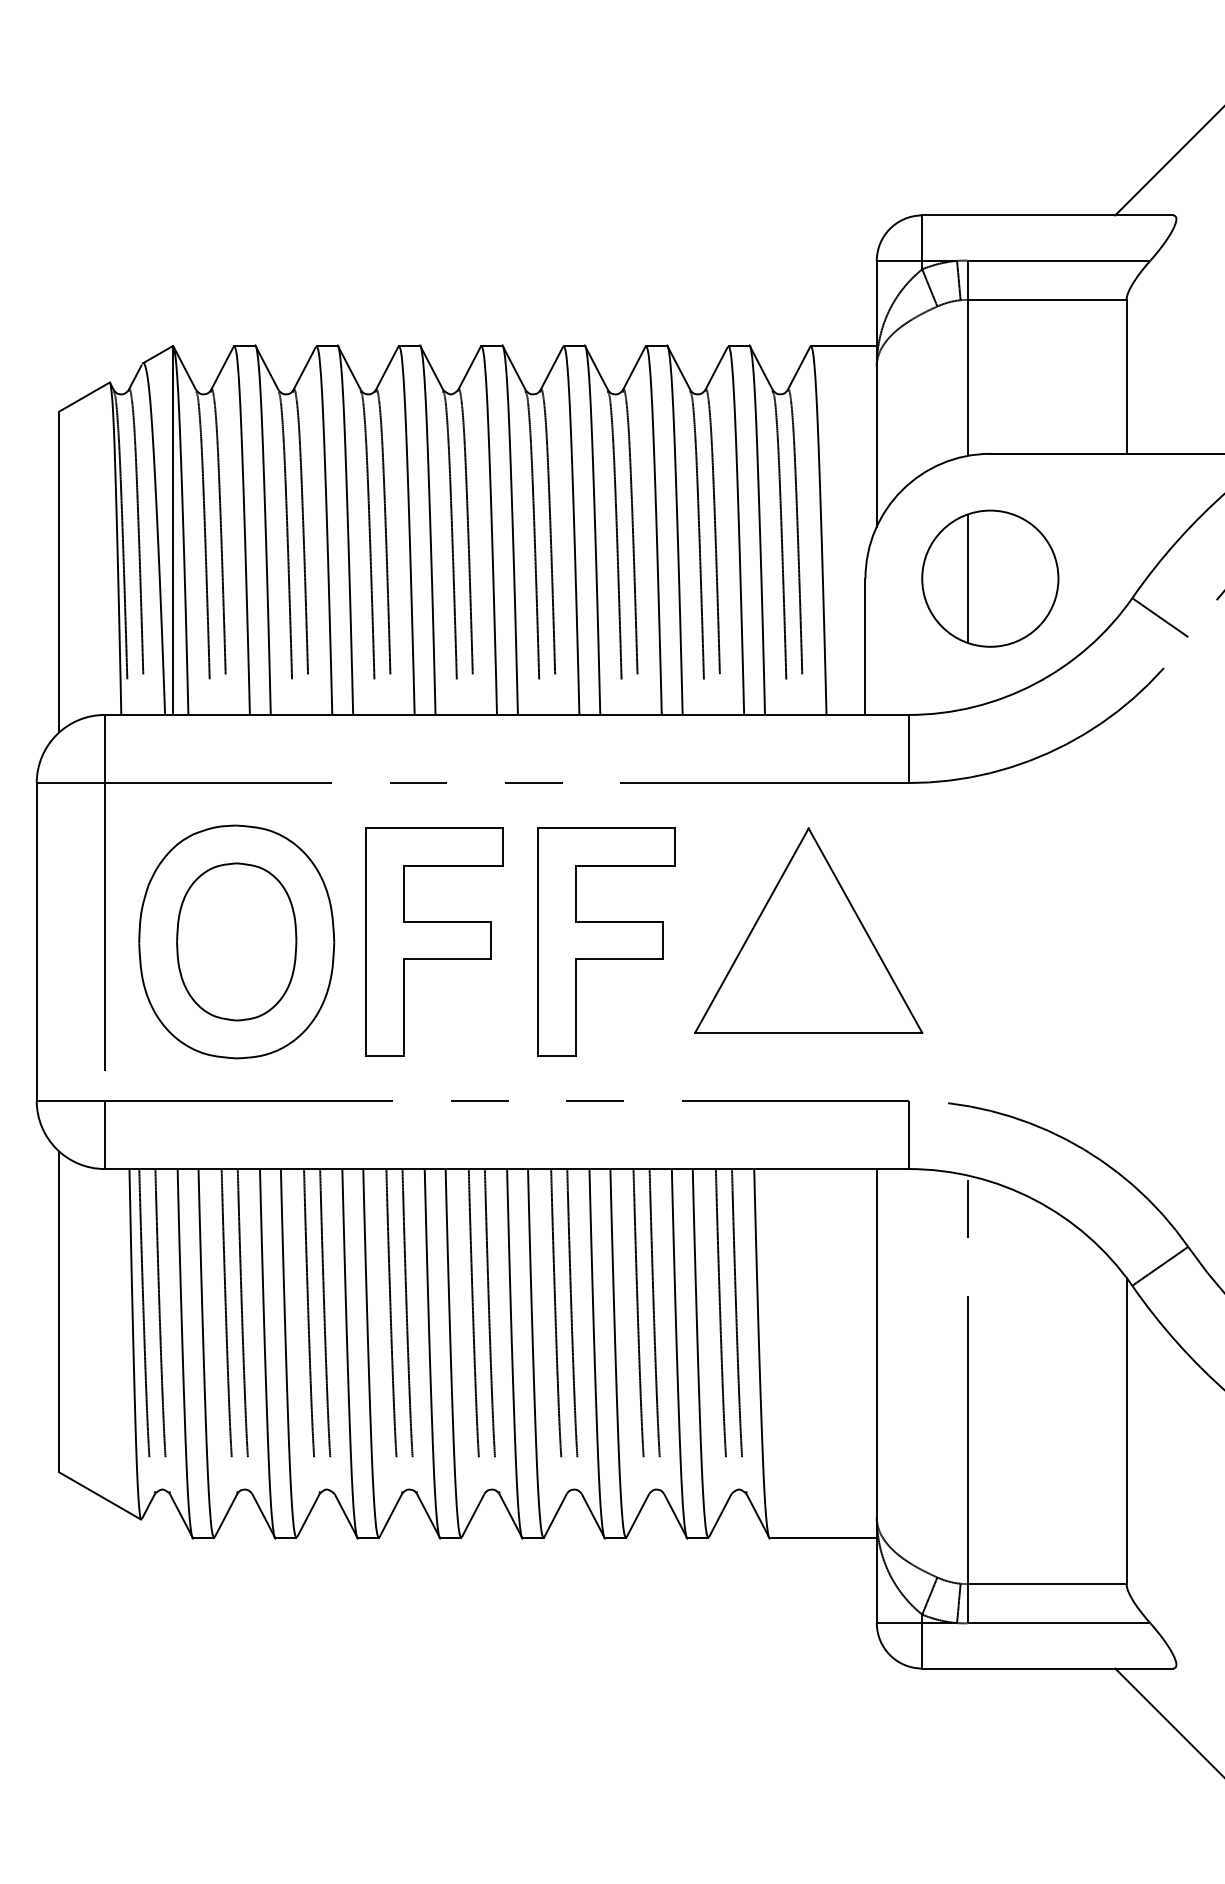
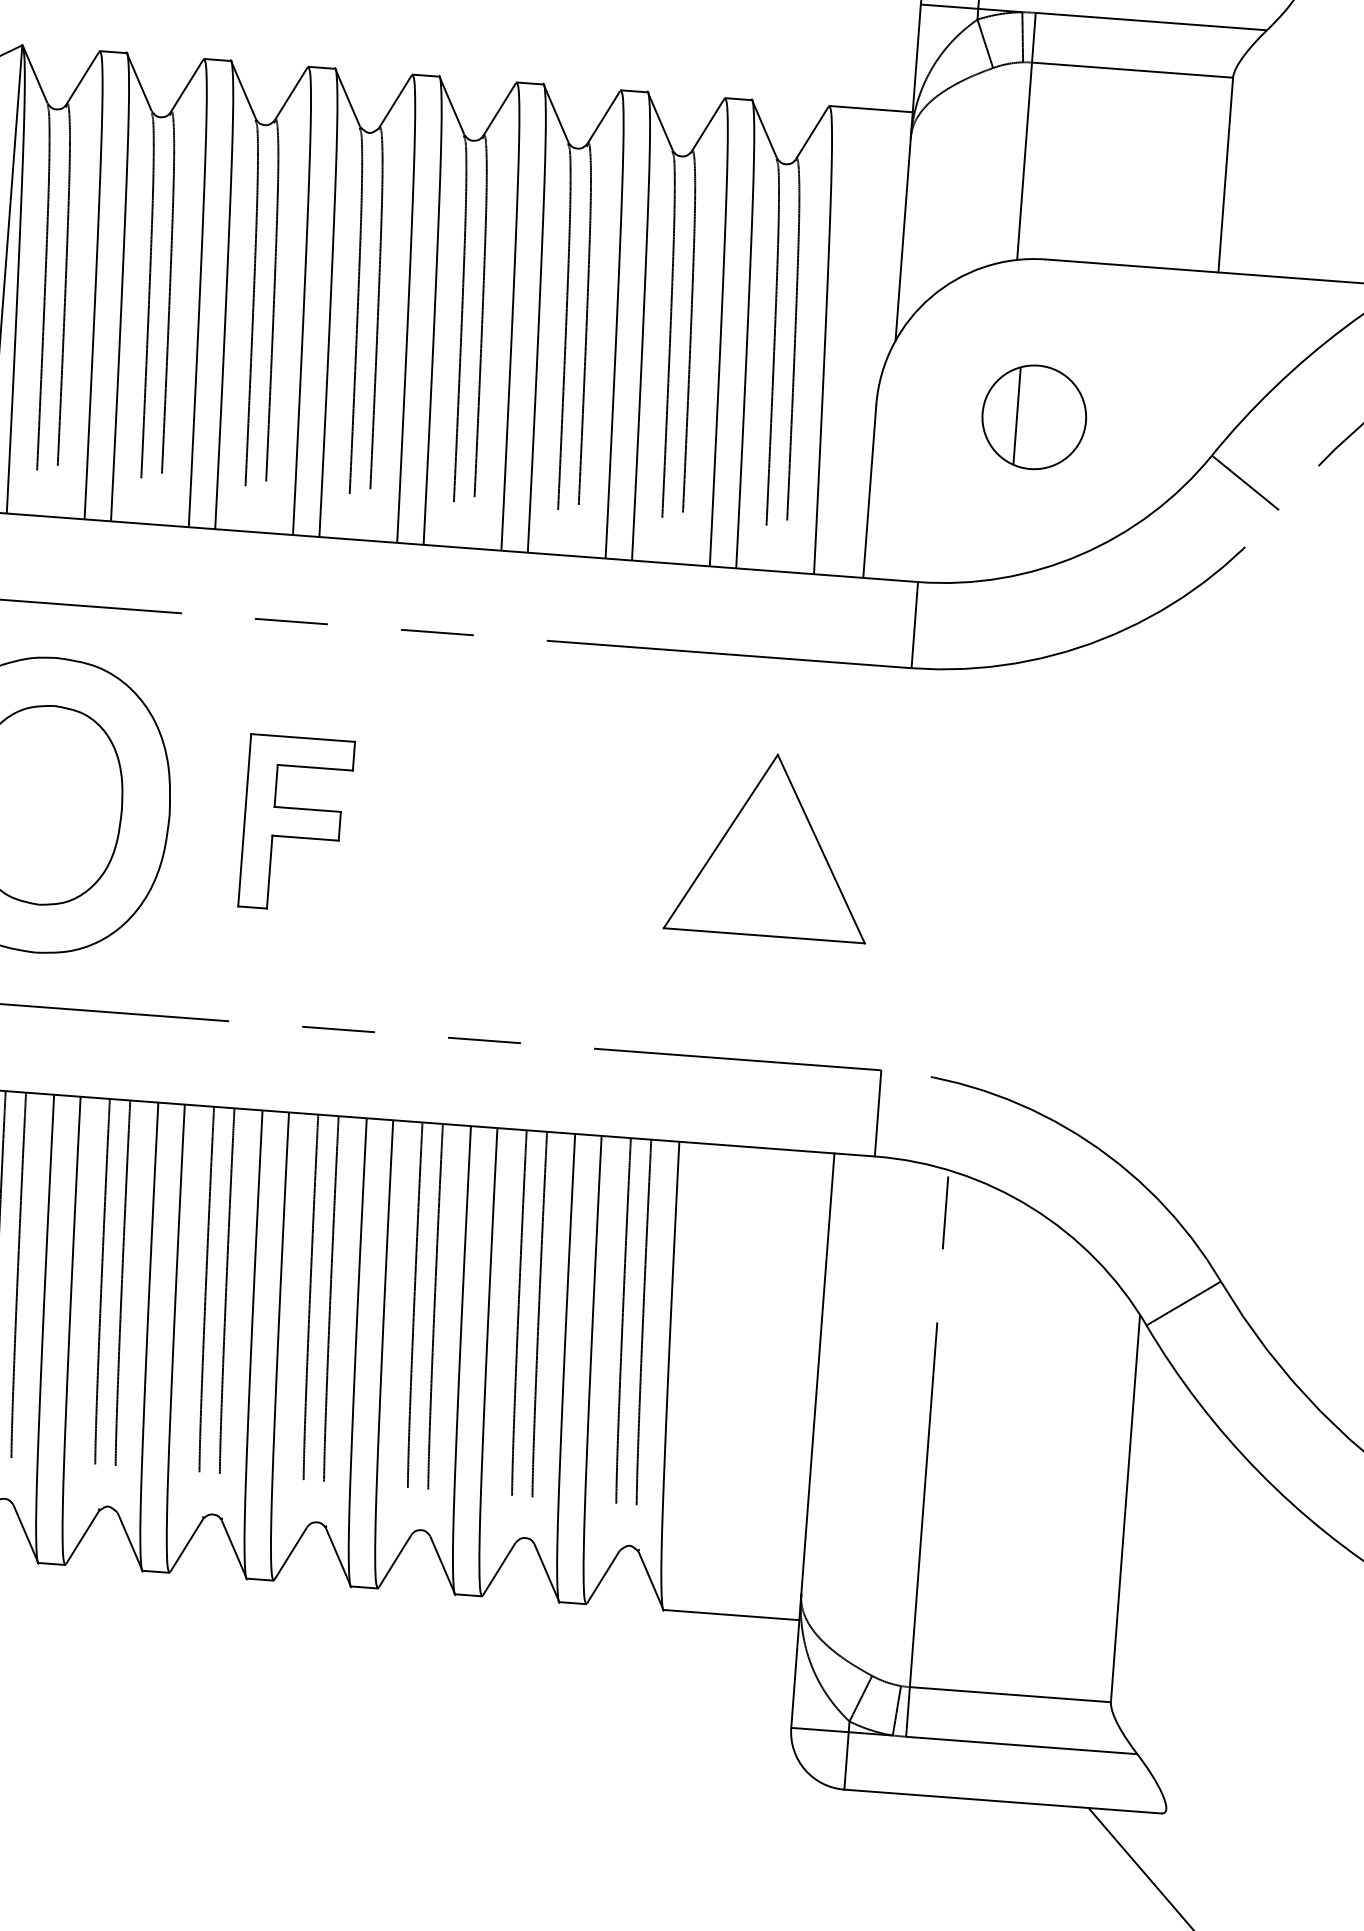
part: (990, 578) -> (1034, 417), size x0.6
part: (808, 930) -> (770, 845), size x0.7
part: (434, 941) -> (296, 823), size x0.6
part: (606, 941) -> (514, 839), removed

